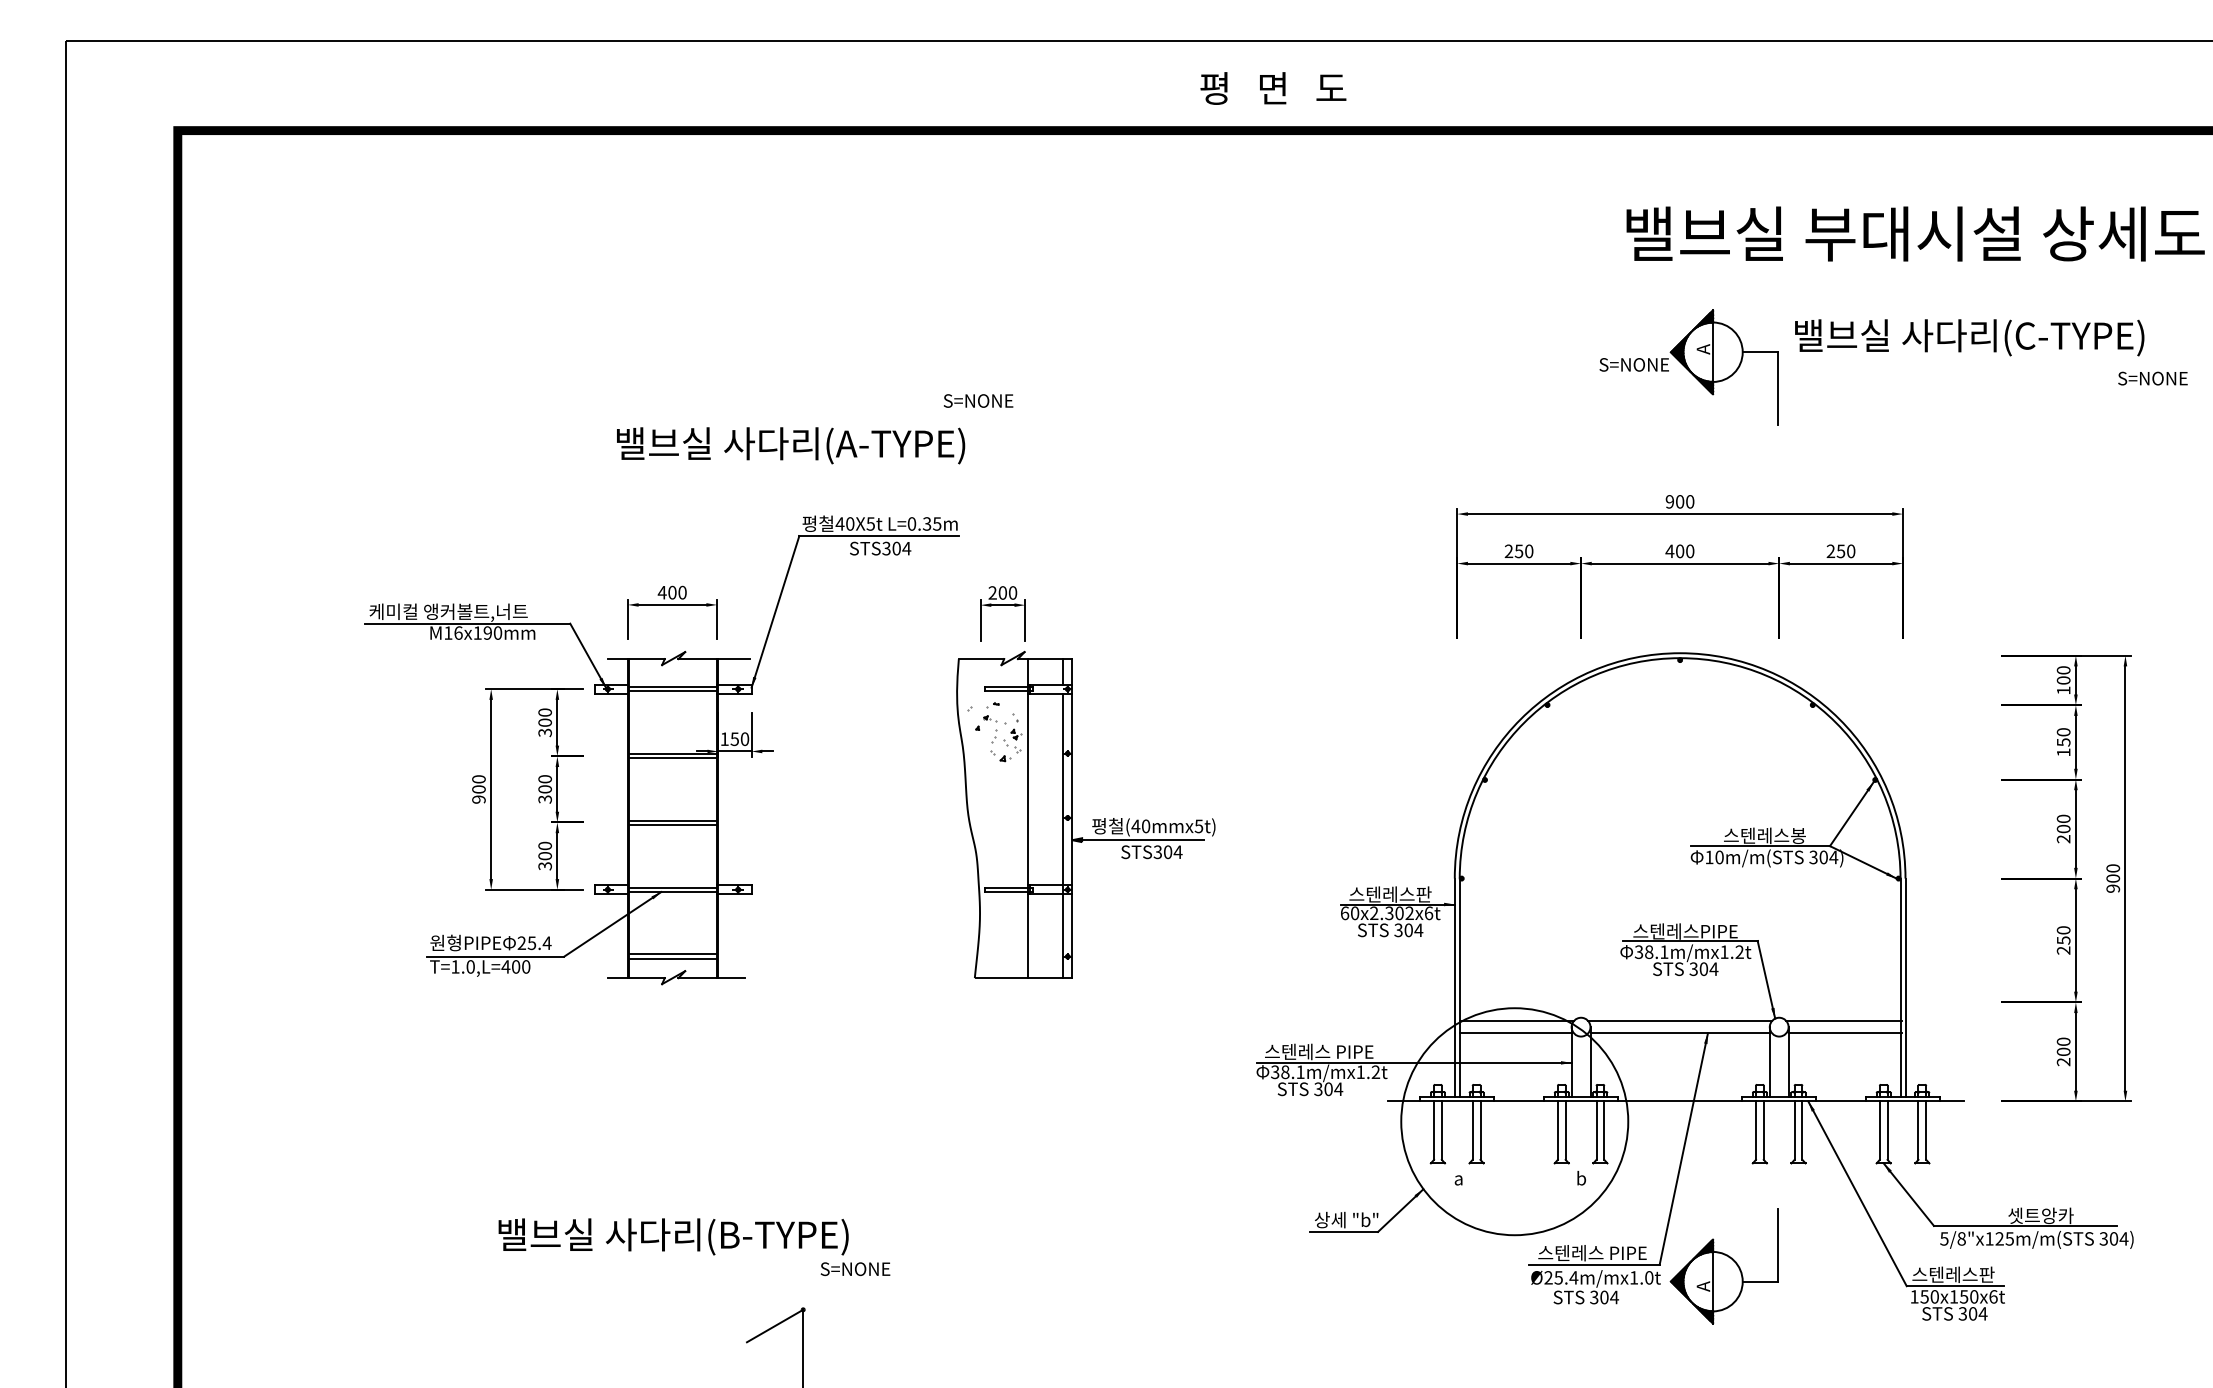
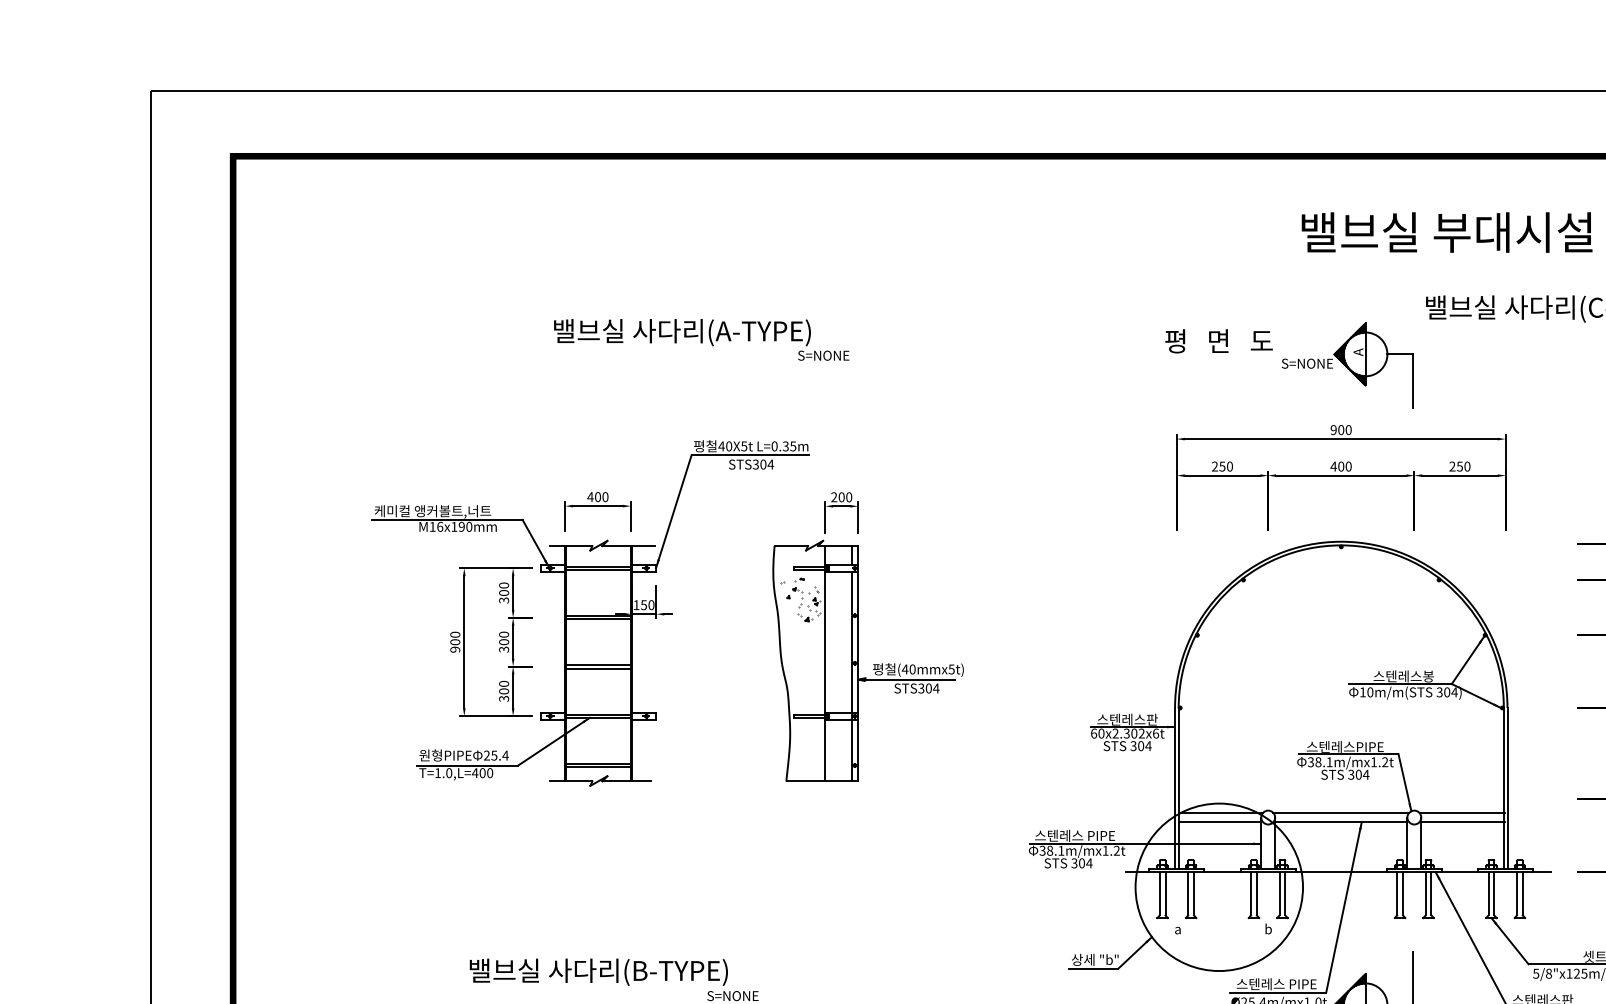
text: (1273, 88) -> (1219, 341), moved
part: (1688, 367) -> (1347, 365), moved
text: (791, 445) -> (682, 332), moved
part: (1092, 819) -> (873, 664), moved

